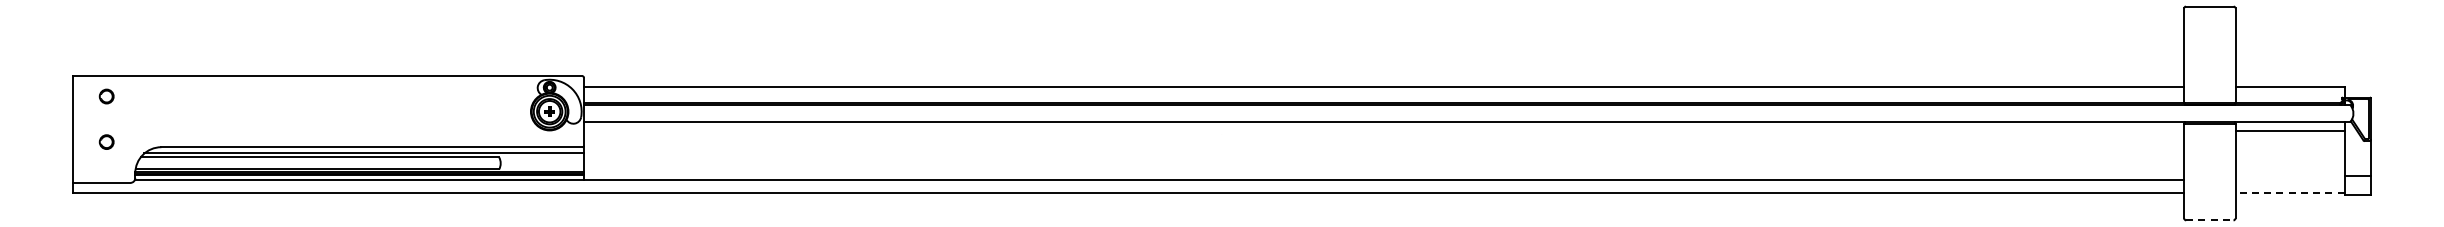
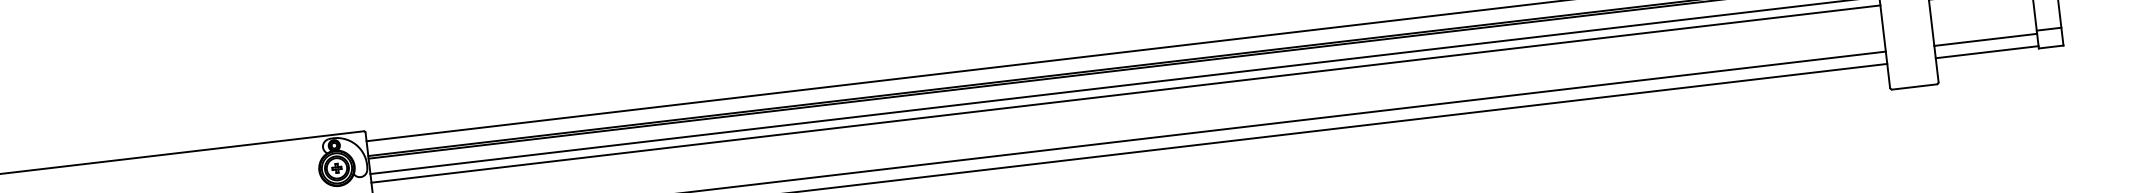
line: (1384, 130) -> (1126, 93), added
line: (2289, 179) -> (1985, 39), added
line: (2290, 192) -> (1987, 51), dashed -> solid
line: (2209, 220) -> (1914, 87), dashed -> solid

